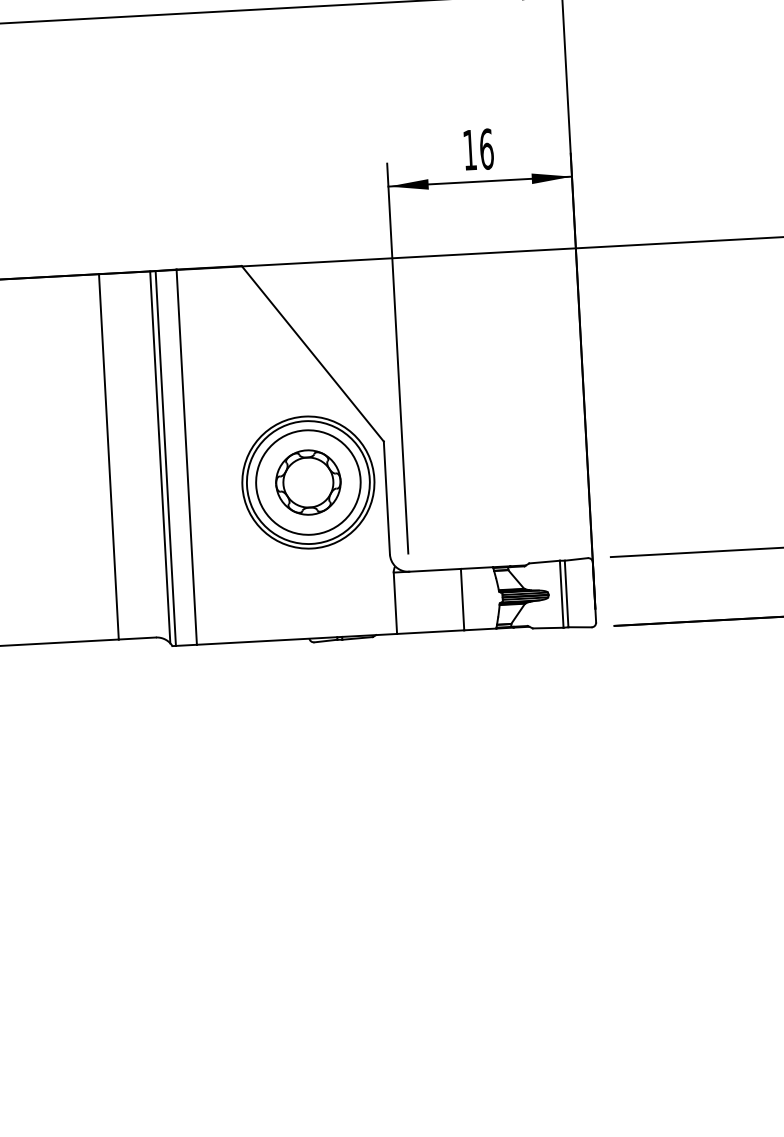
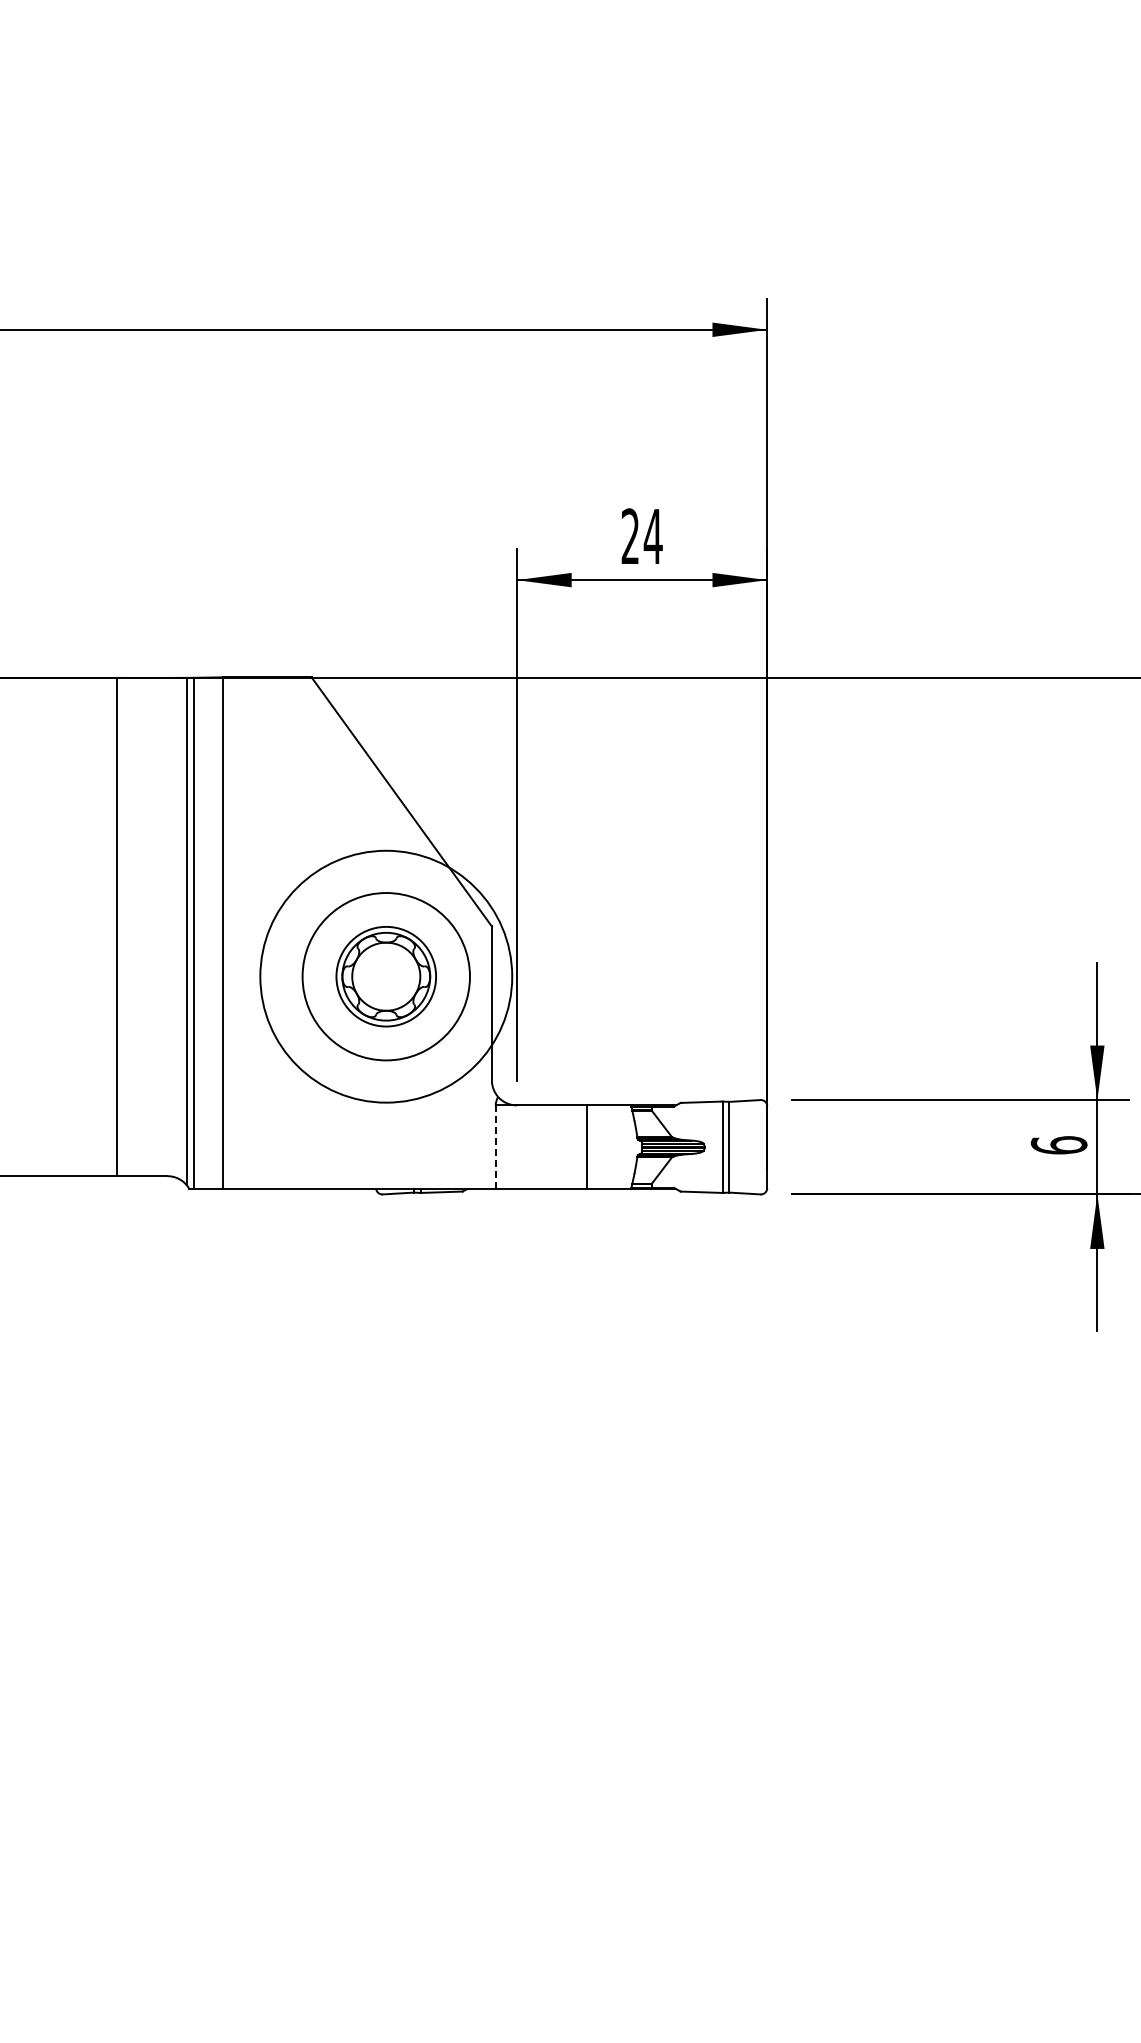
text: (478, 149) -> (641, 536), 16 -> 24
circle: (308, 482) -> (386, 976), size x0.7
circle: (308, 482) -> (386, 976), size x1.4
line: (395, 603) -> (495, 1147), solid -> dashed

